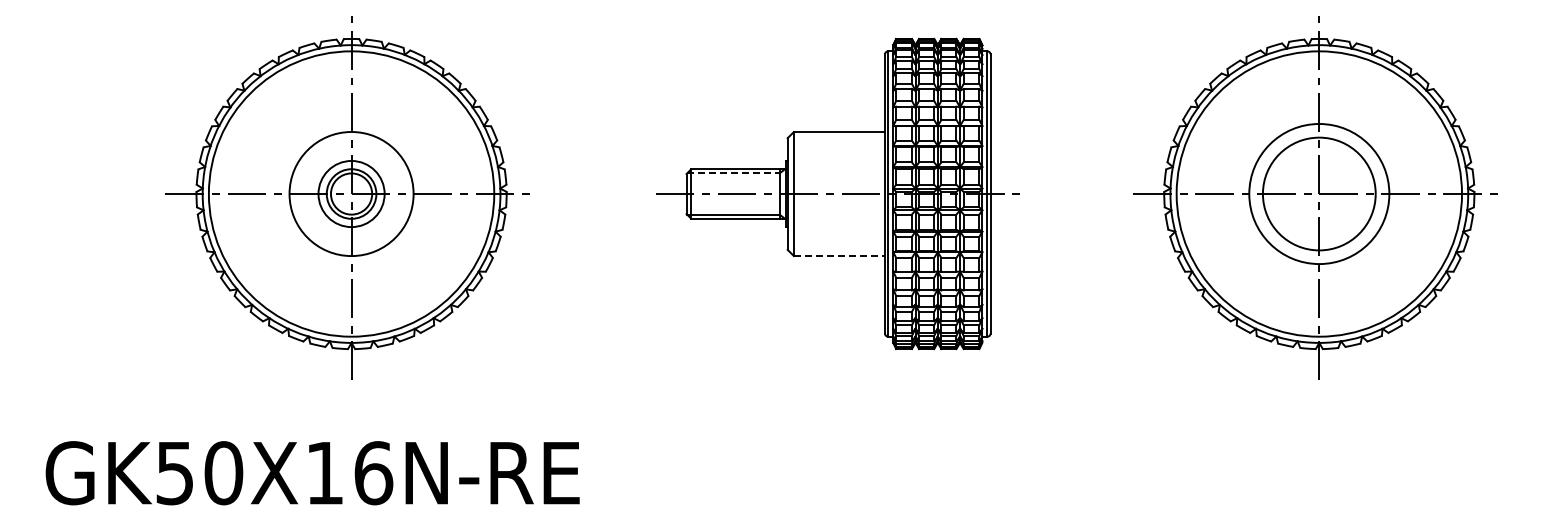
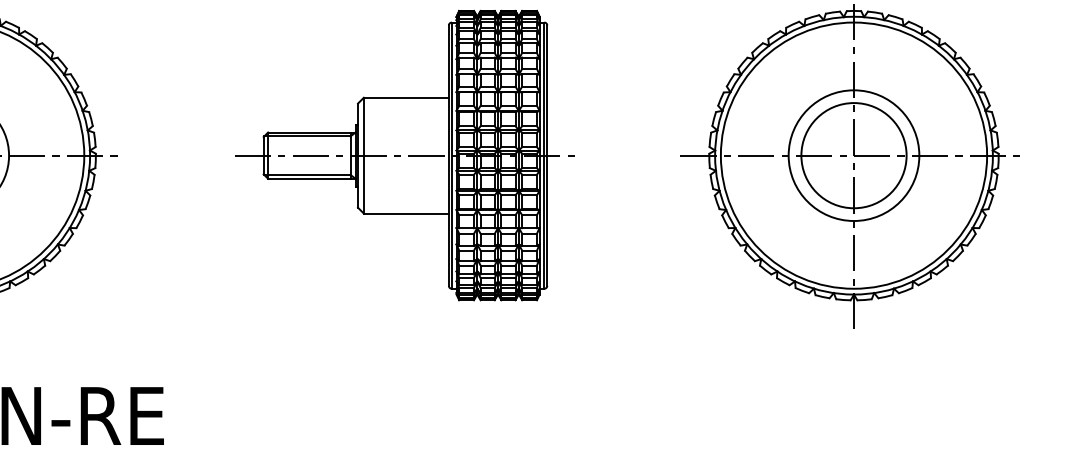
line: (733, 173) -> (307, 136), dashed -> solid
line: (839, 256) -> (406, 213), dashed -> solid

